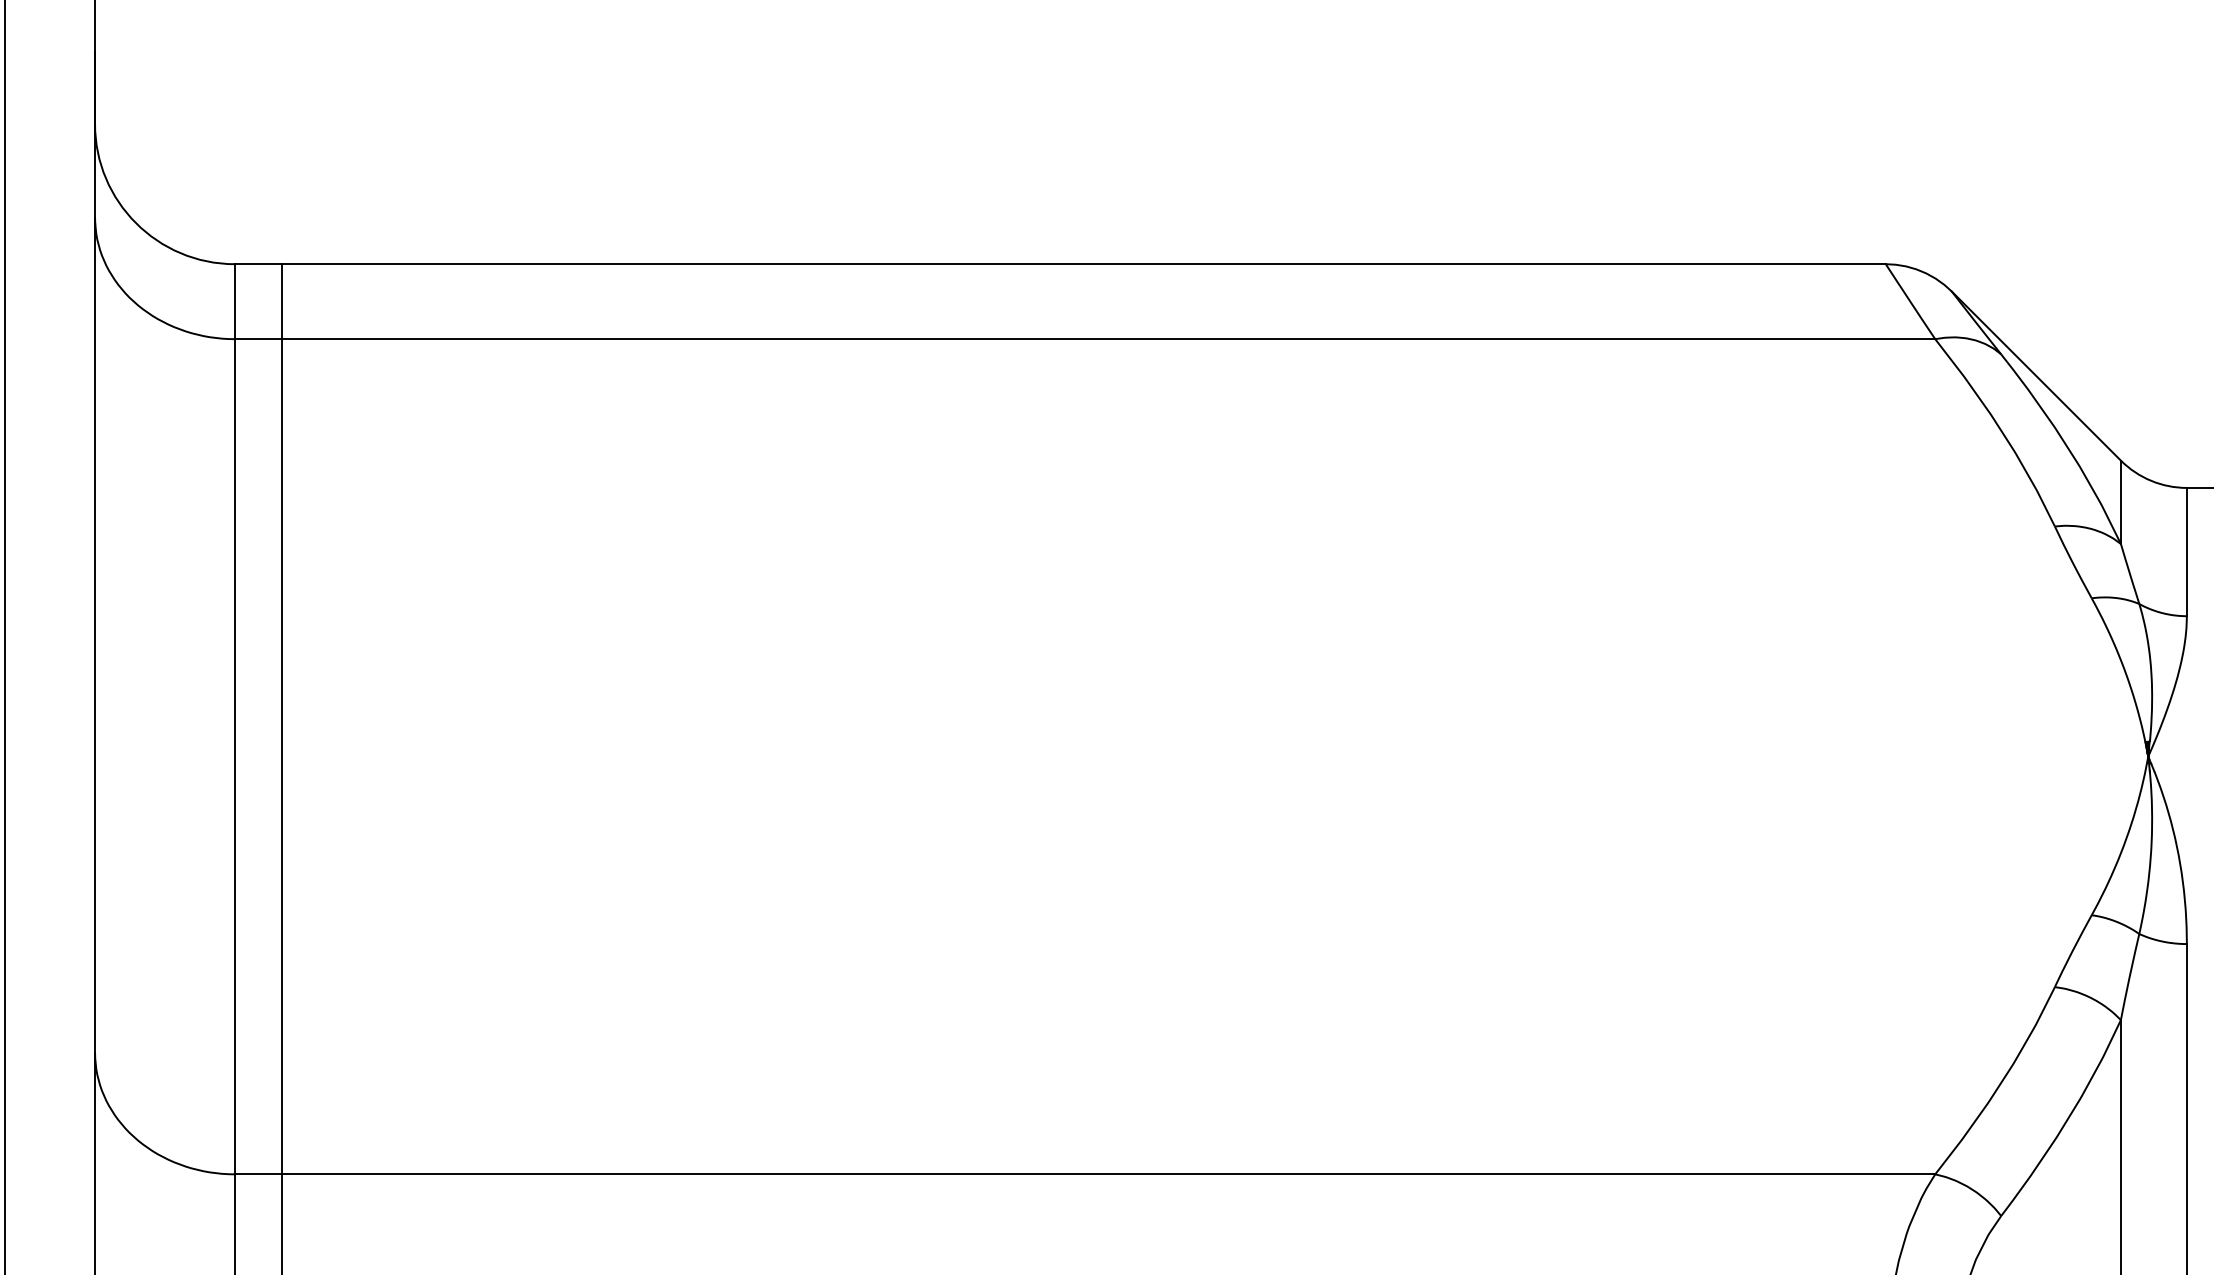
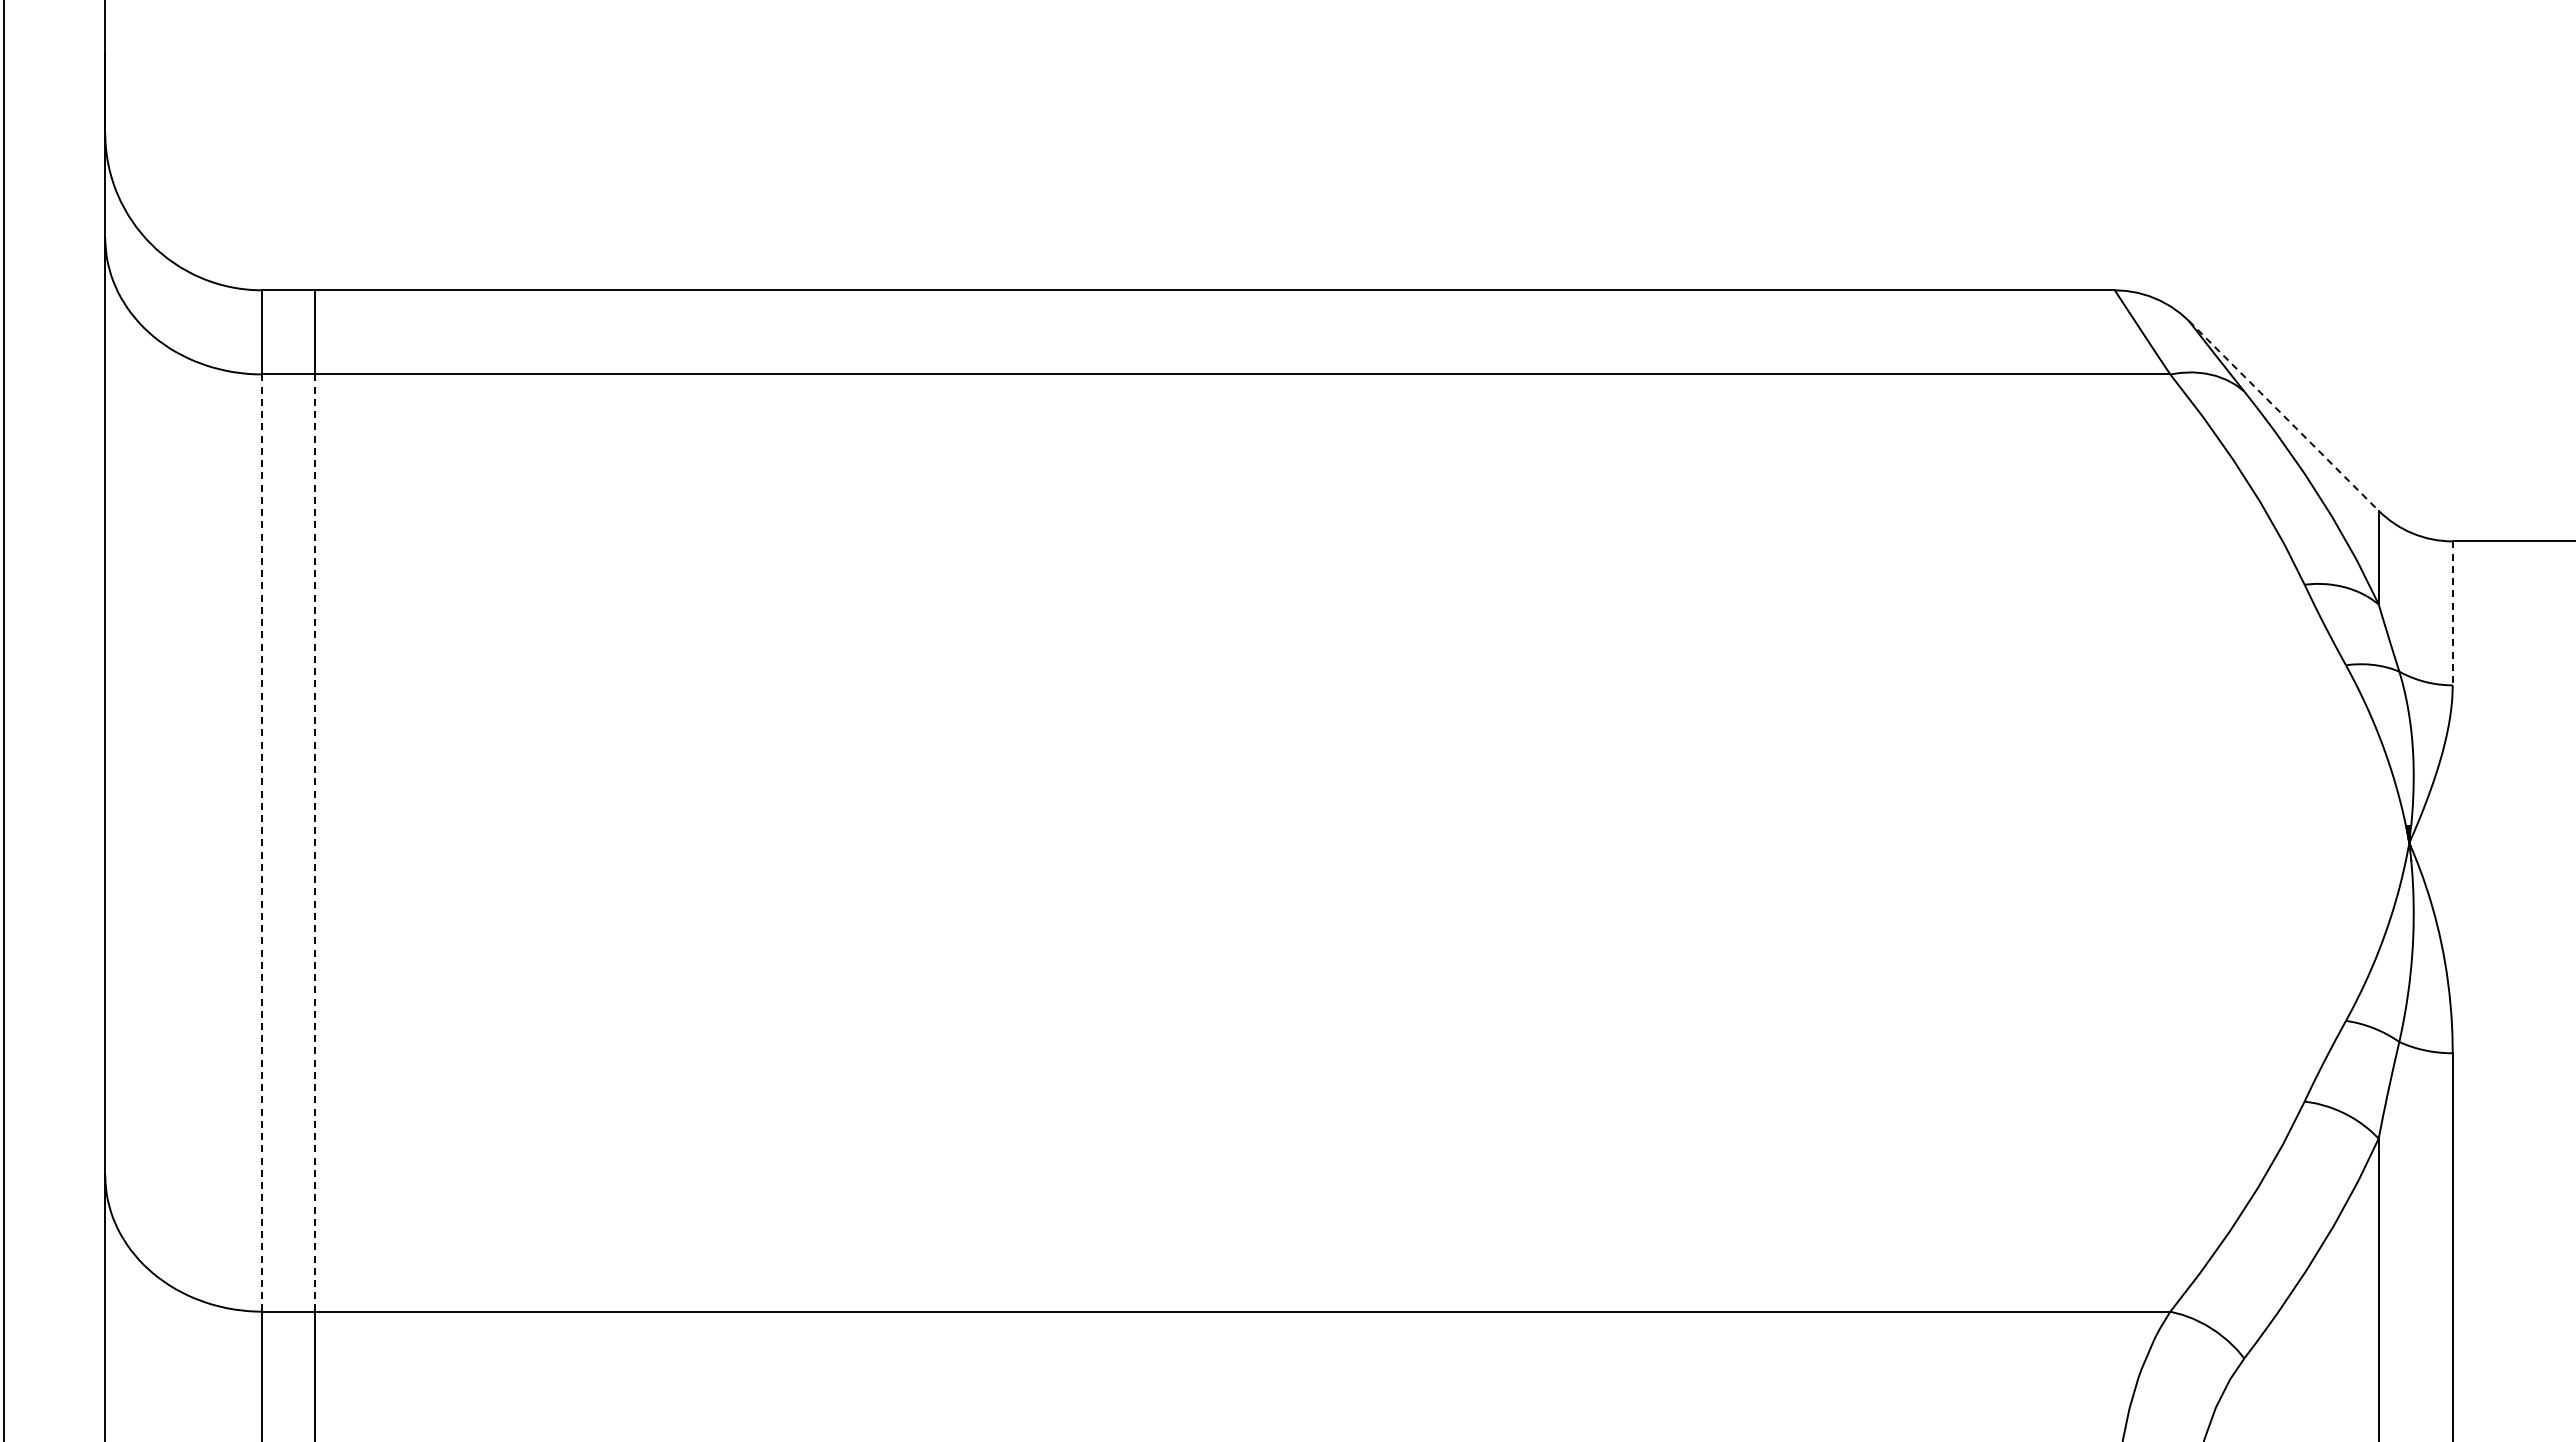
line: (2036, 376) -> (2284, 416), solid -> dashed
line: (2186, 552) -> (2452, 613), solid -> dashed
line: (235, 757) -> (262, 843), solid -> dashed
line: (281, 757) -> (314, 843), solid -> dashed

